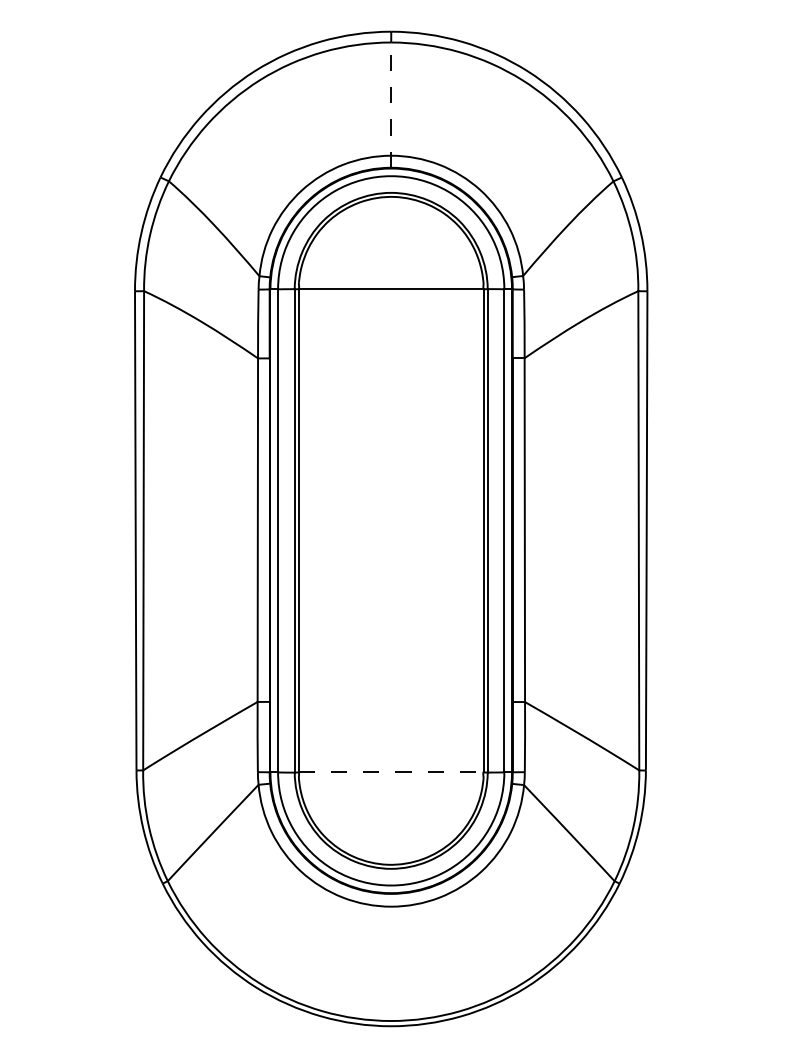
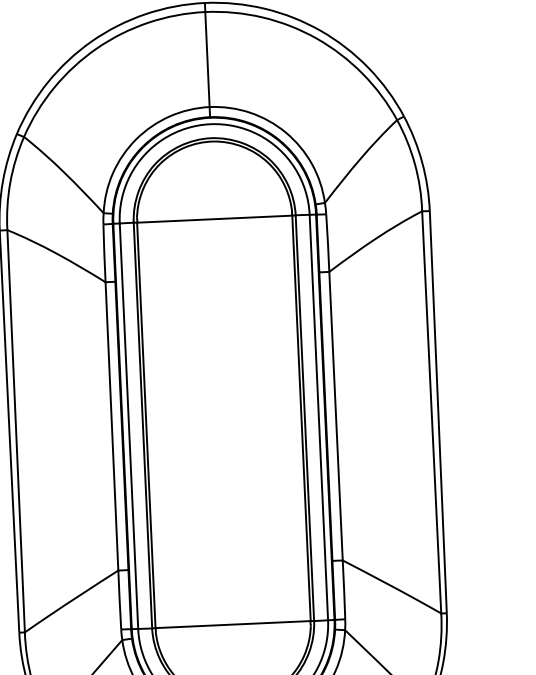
line: (391, 105) -> (207, 64), dashed -> solid
line: (391, 772) -> (233, 624), dashed -> solid

